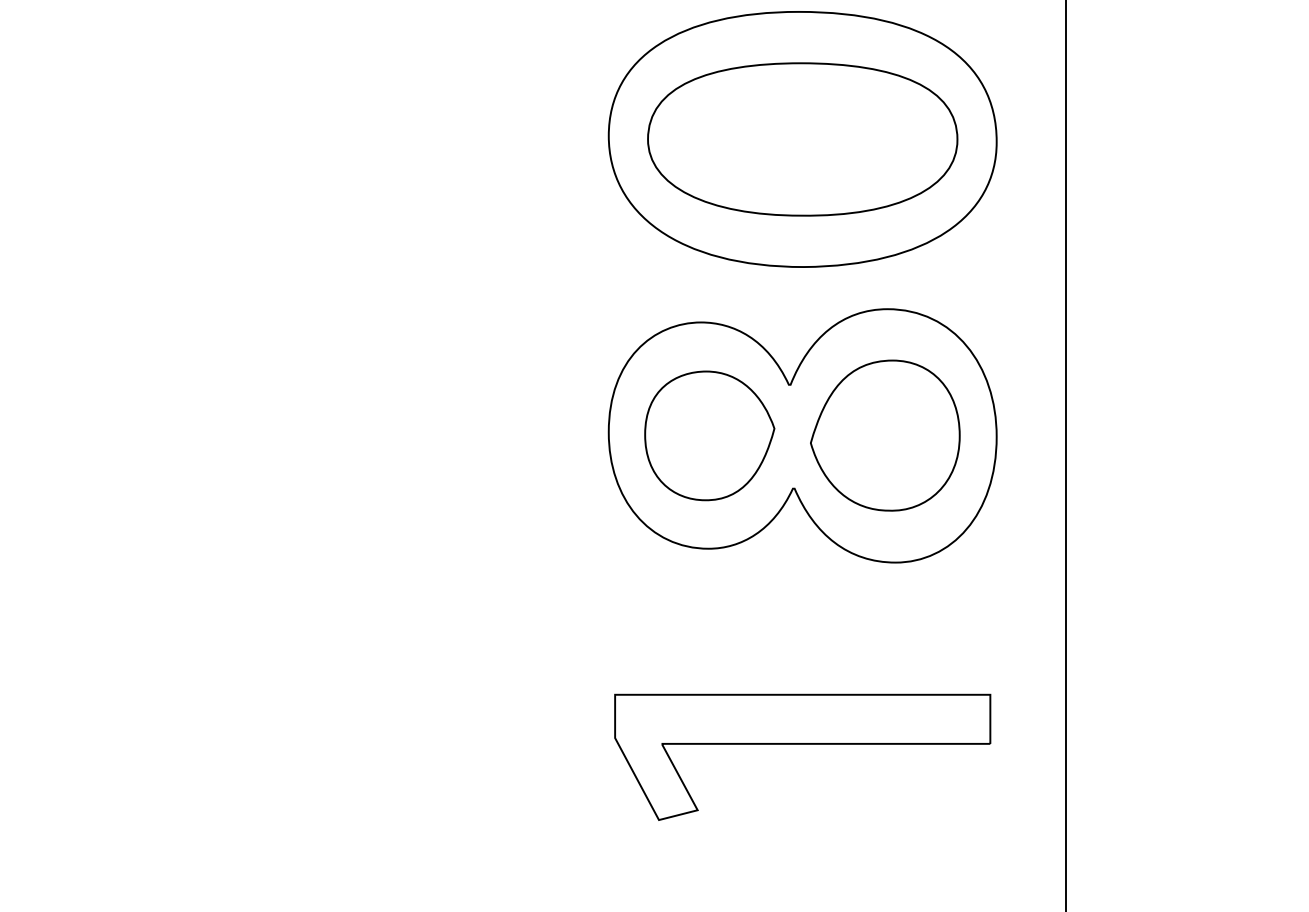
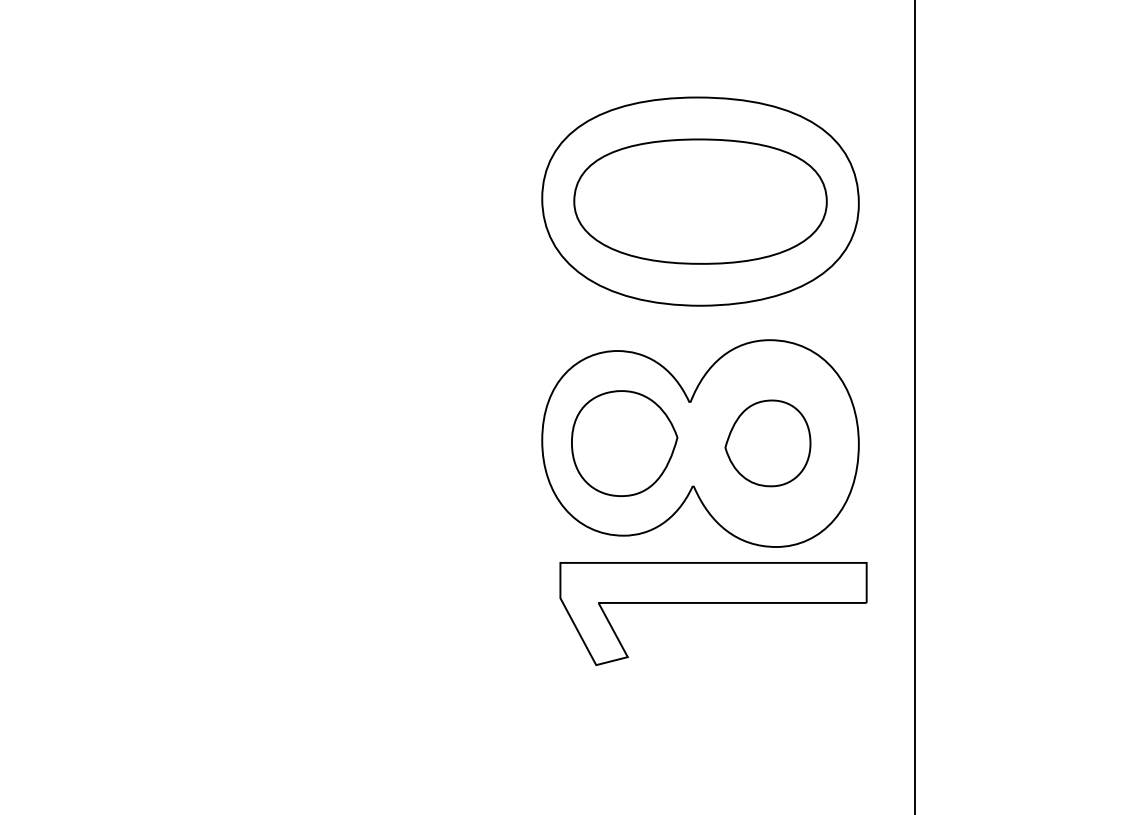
part: (884, 435) -> (767, 443), size x0.7
part: (802, 744) -> (713, 603), moved

